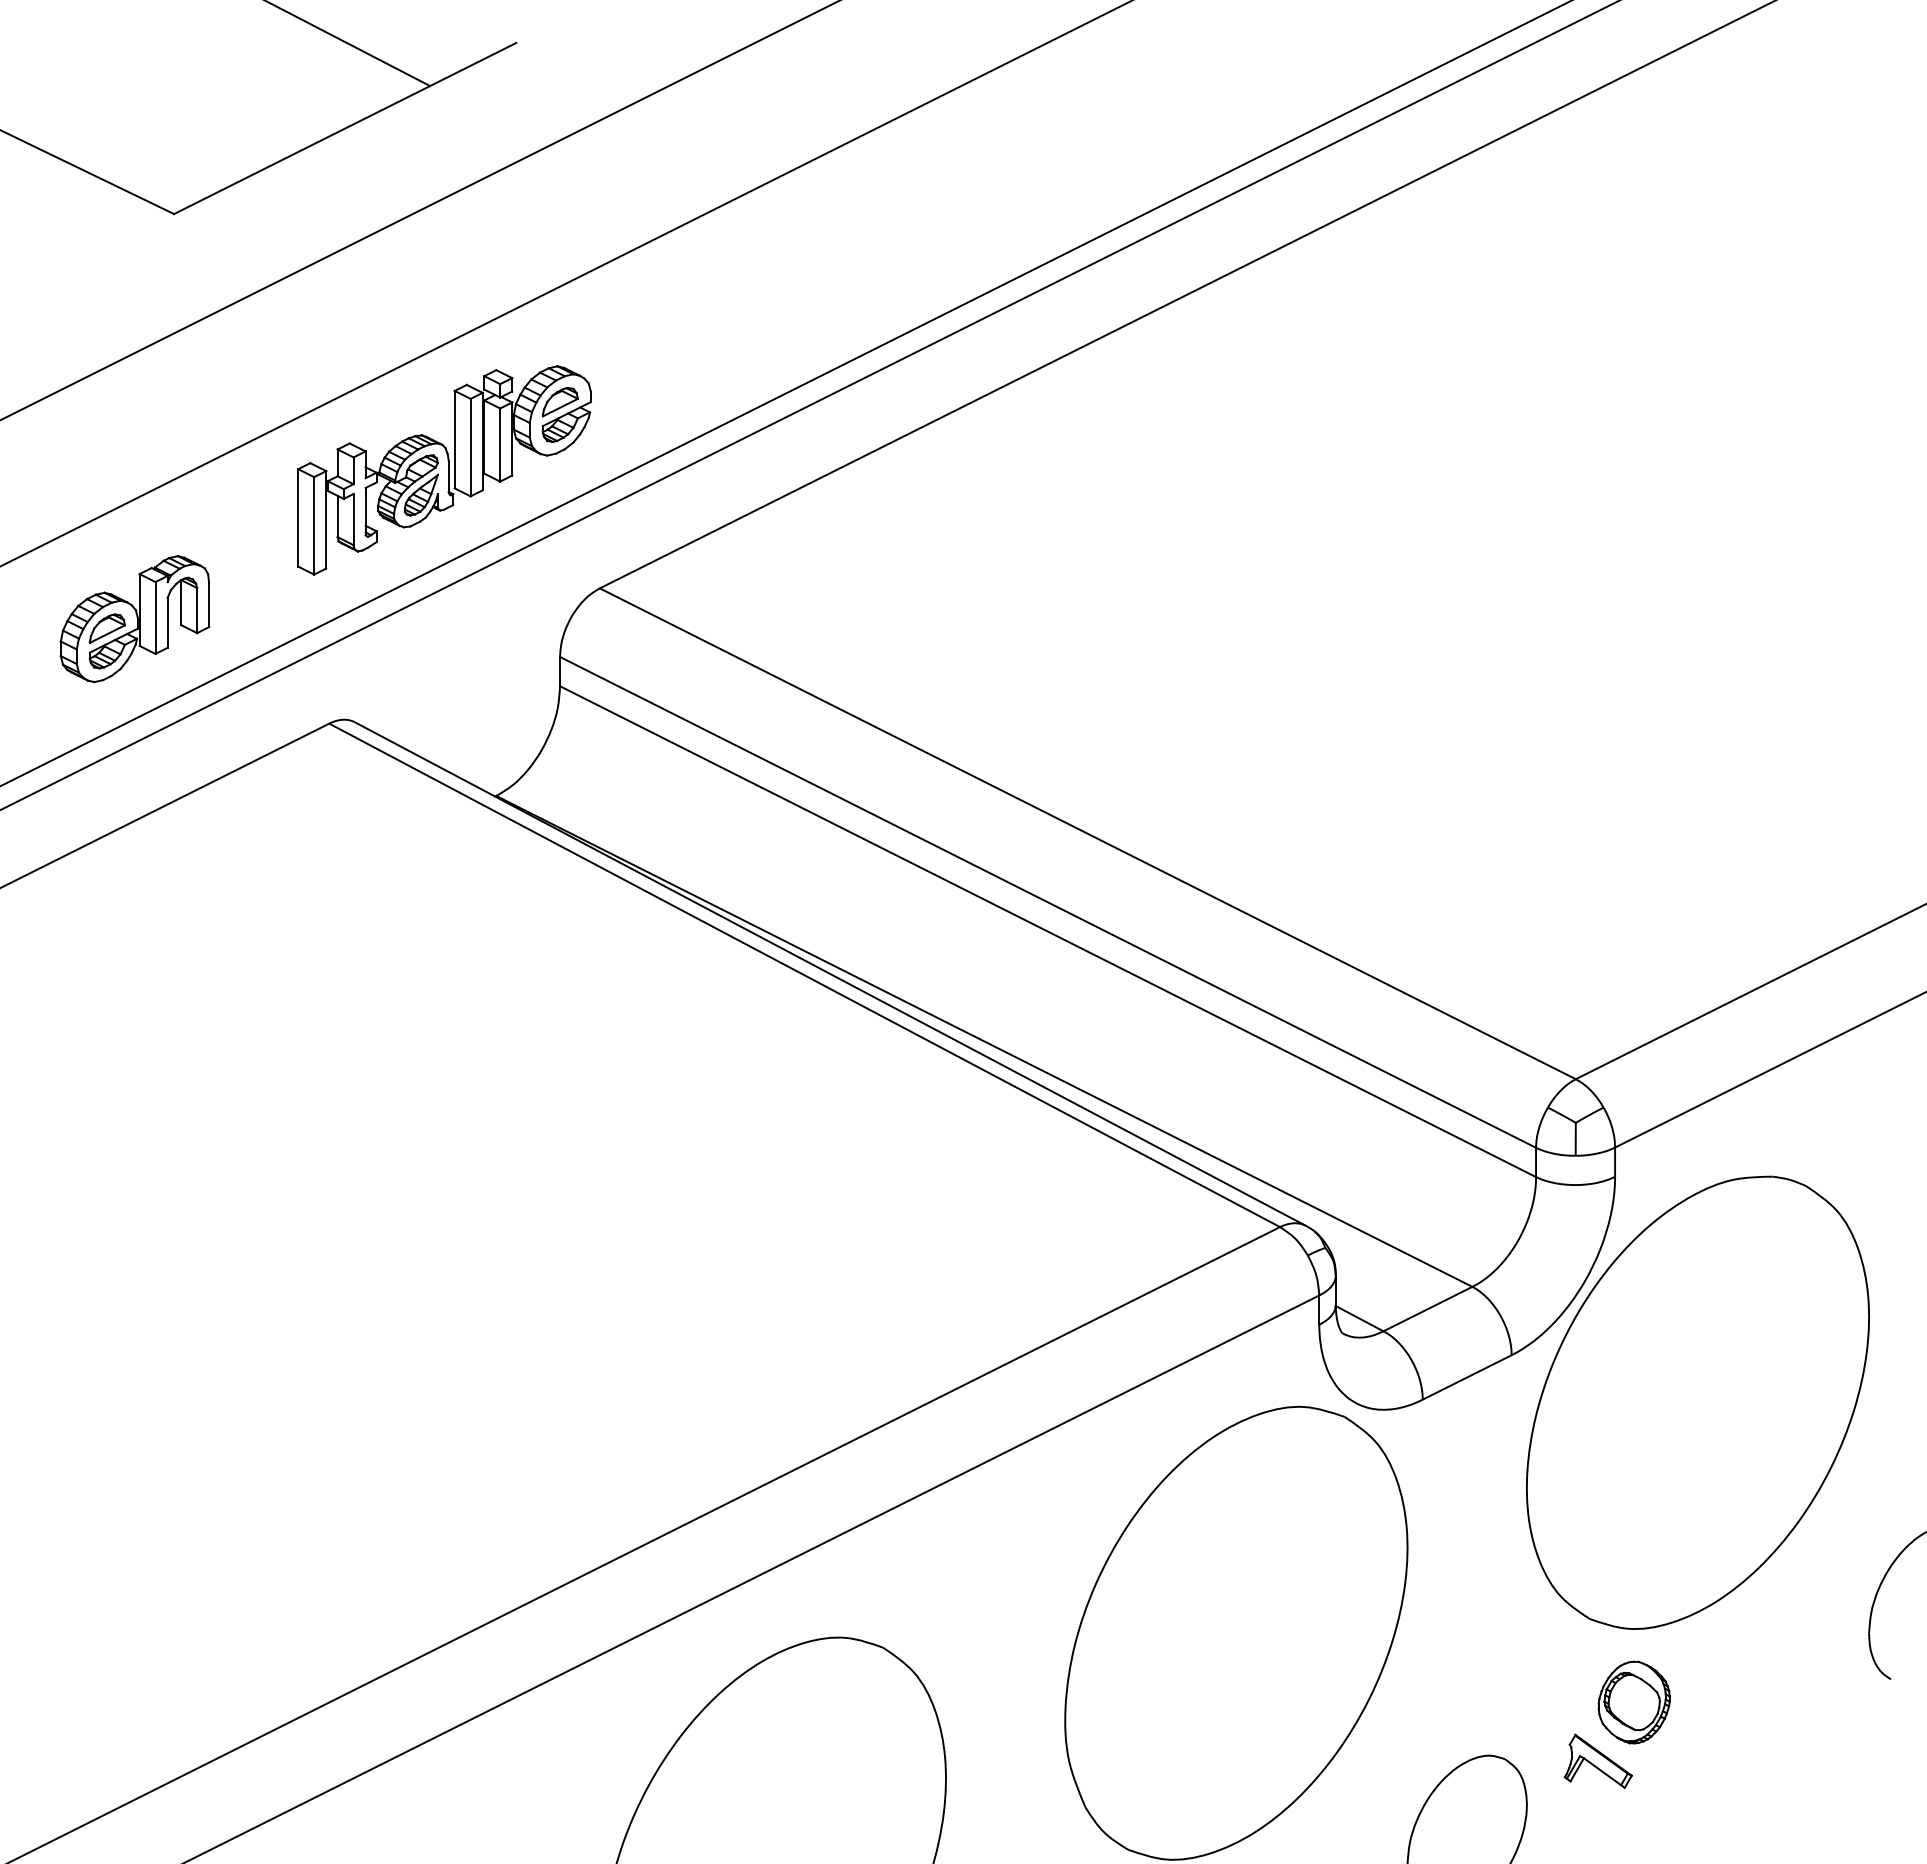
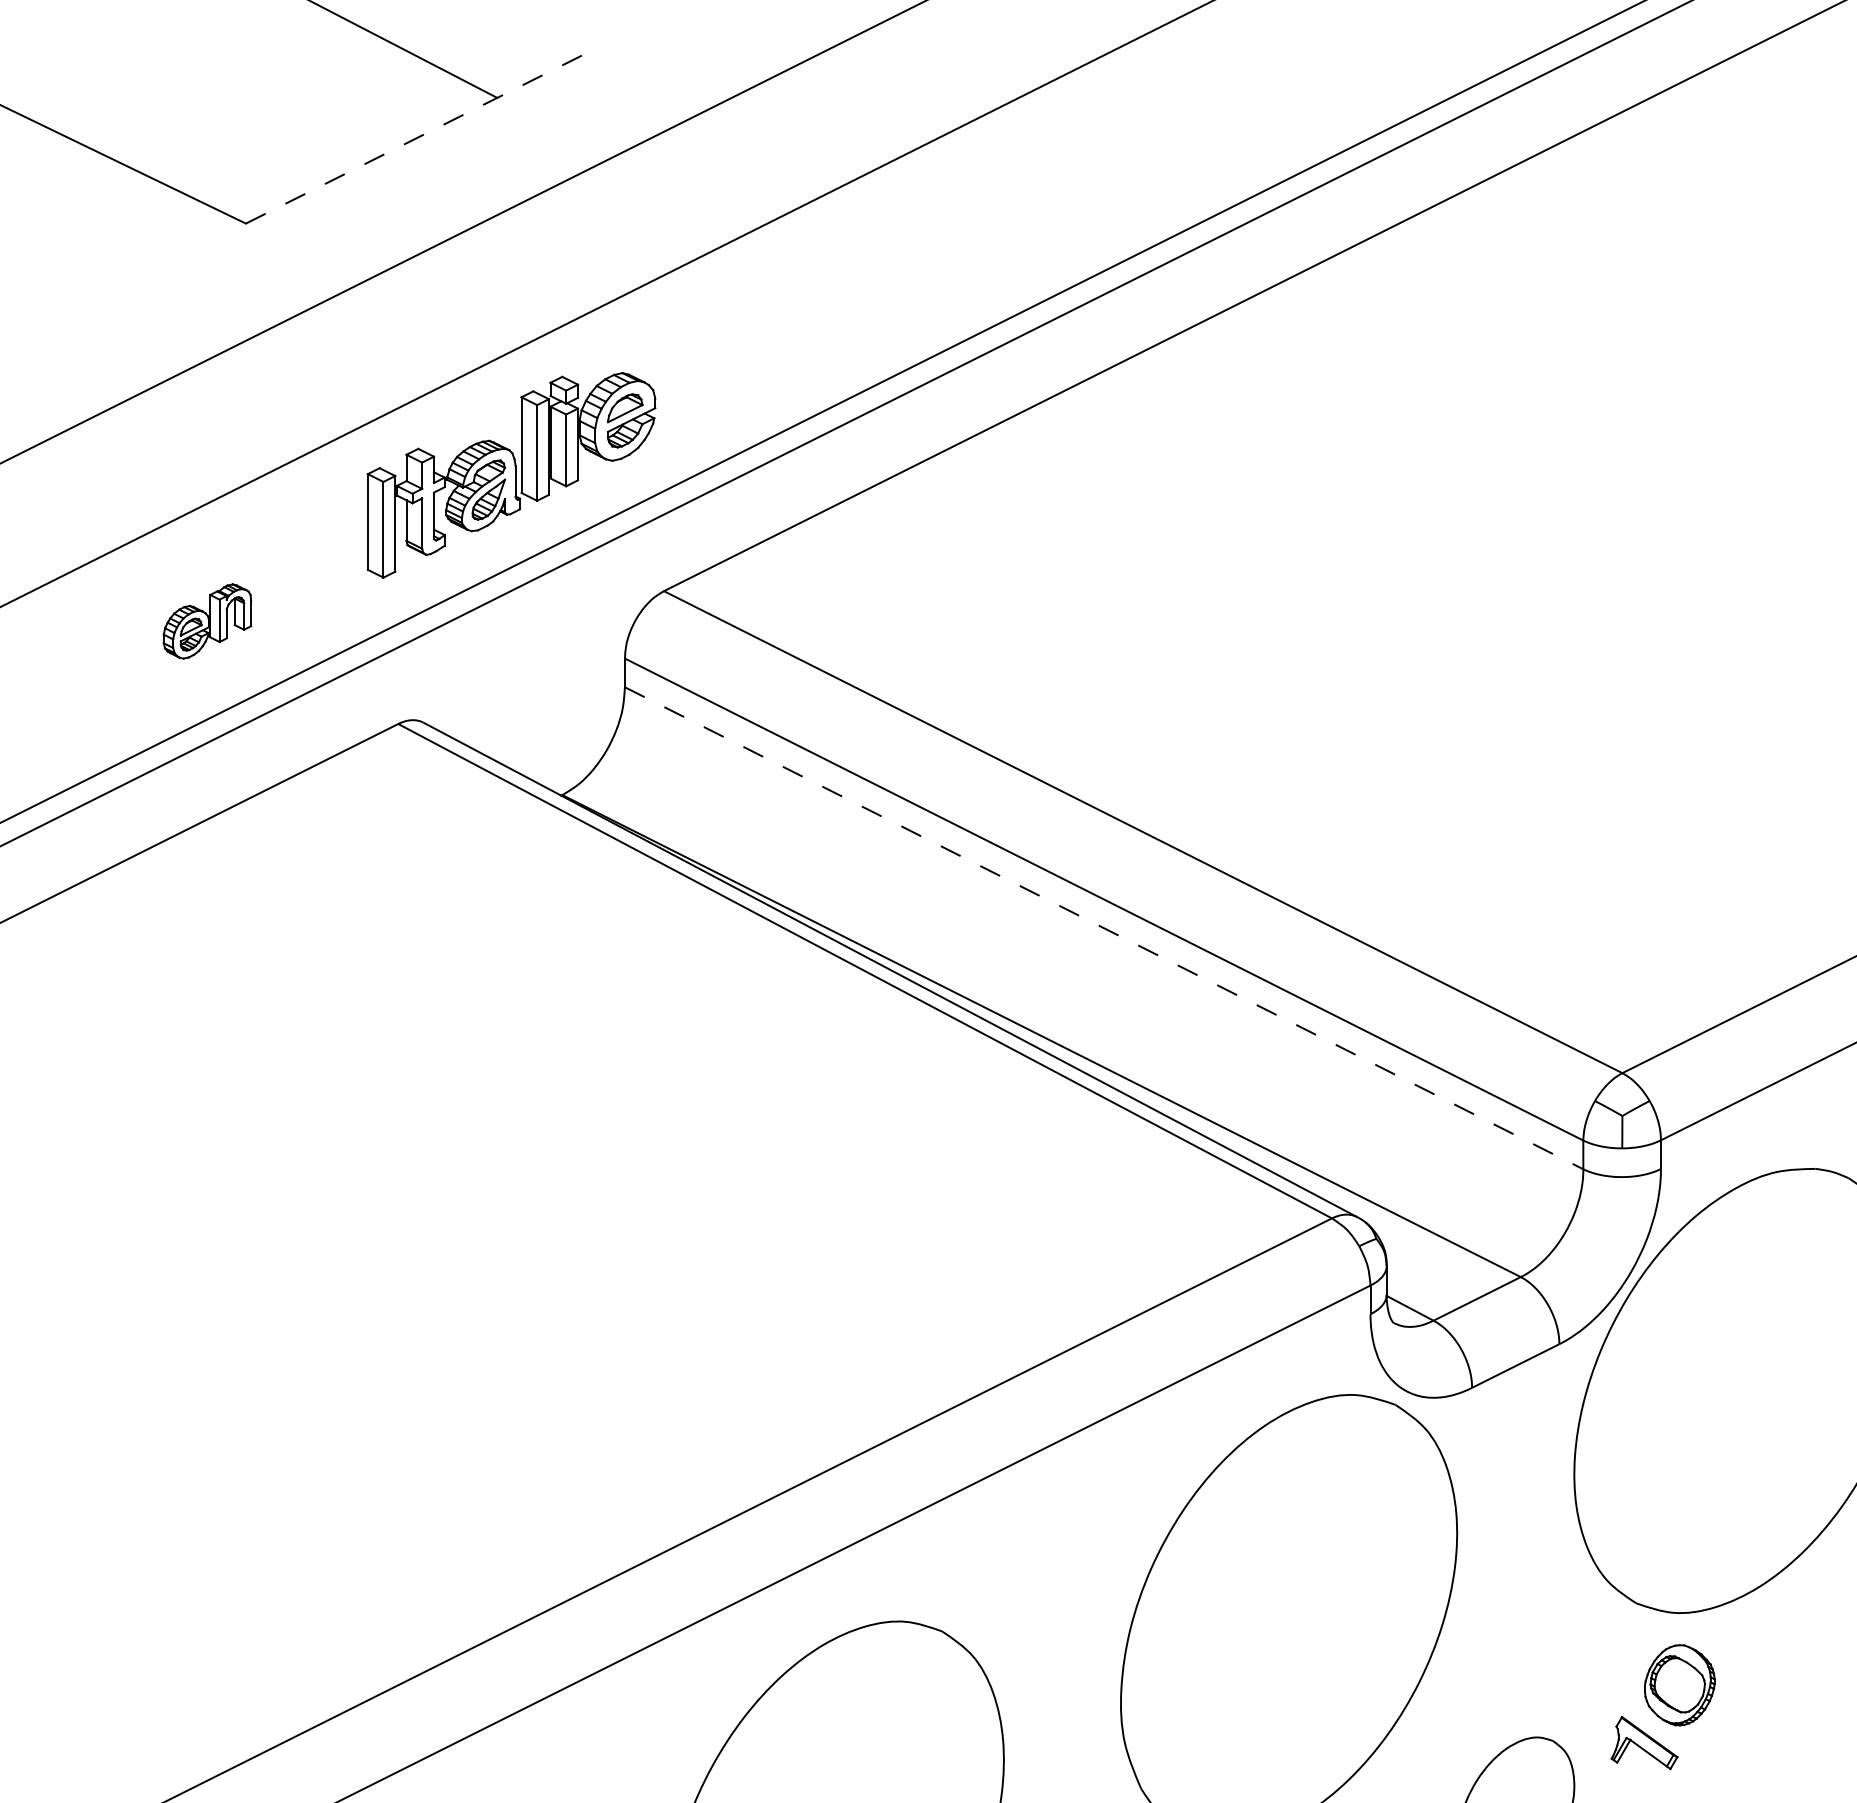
line: (345, 128) -> (414, 139), solid -> dashed
part: (134, 619) -> (207, 621), size x0.6
line: (1048, 931) -> (1104, 928), solid -> dashed

